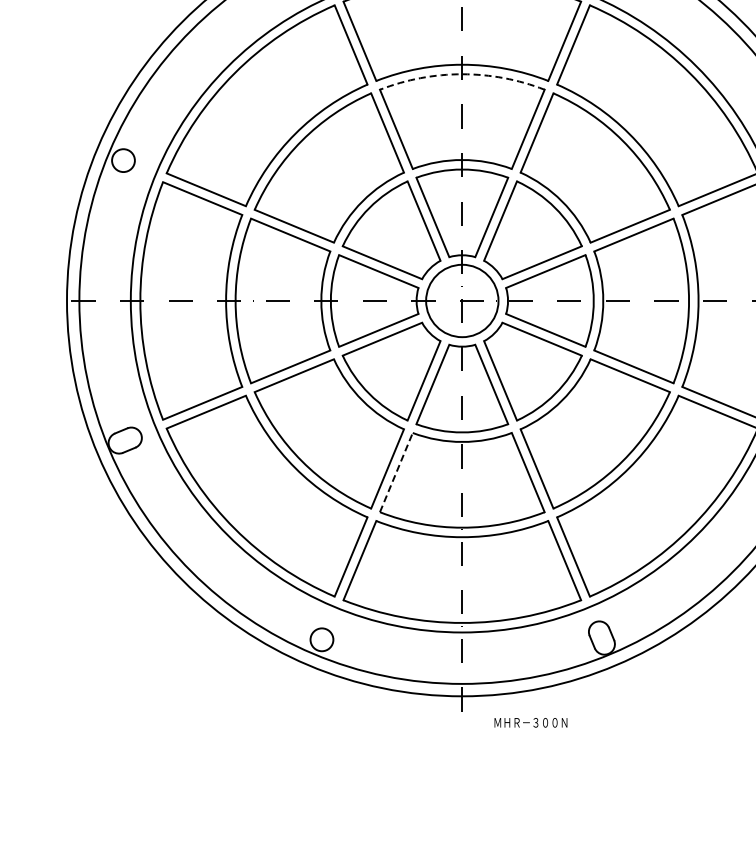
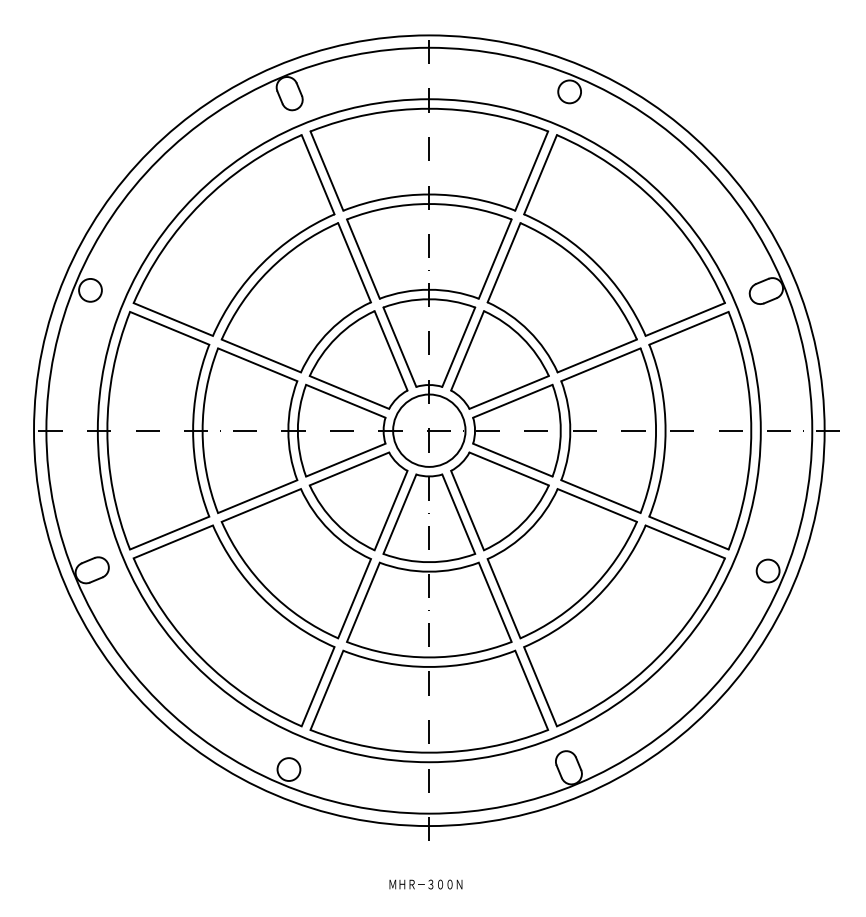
arc: (462, 74) -> (429, 204), dashed -> solid
line: (396, 472) -> (363, 602), dashed -> solid
text: (530, 722) -> (425, 884), moved

